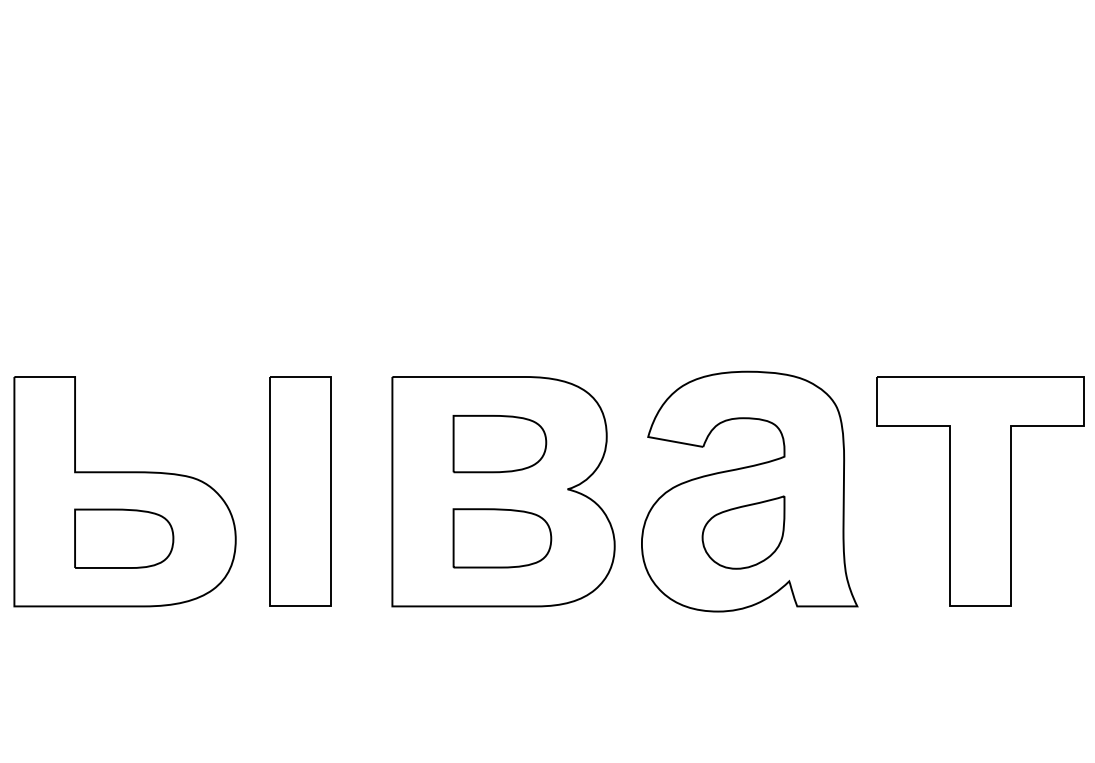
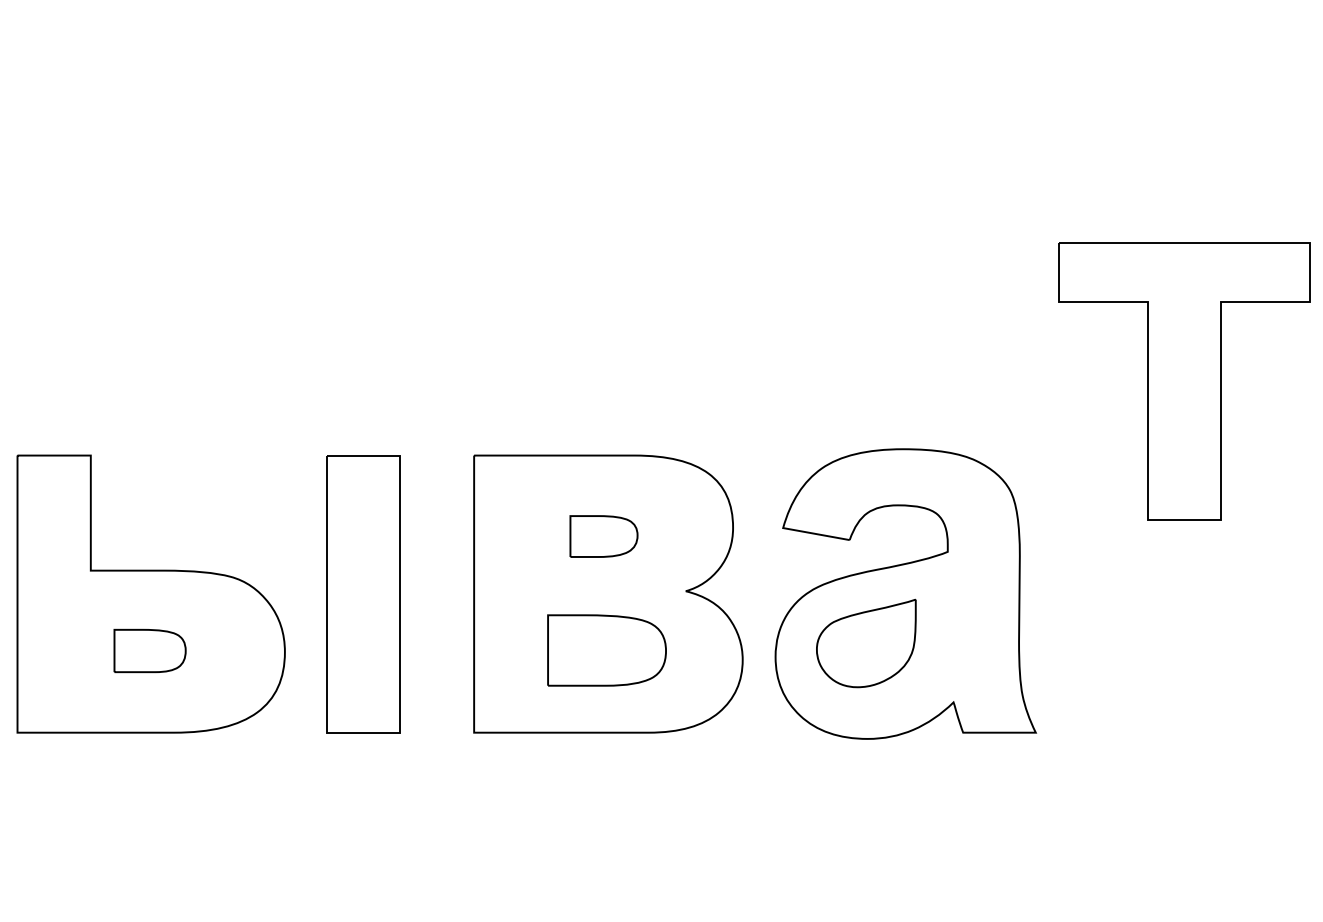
part: (499, 443) -> (603, 536), size x0.6
part: (980, 492) -> (1184, 381), moved
part: (743, 532) -> (866, 643), moved
part: (123, 538) -> (149, 650), size x0.6

